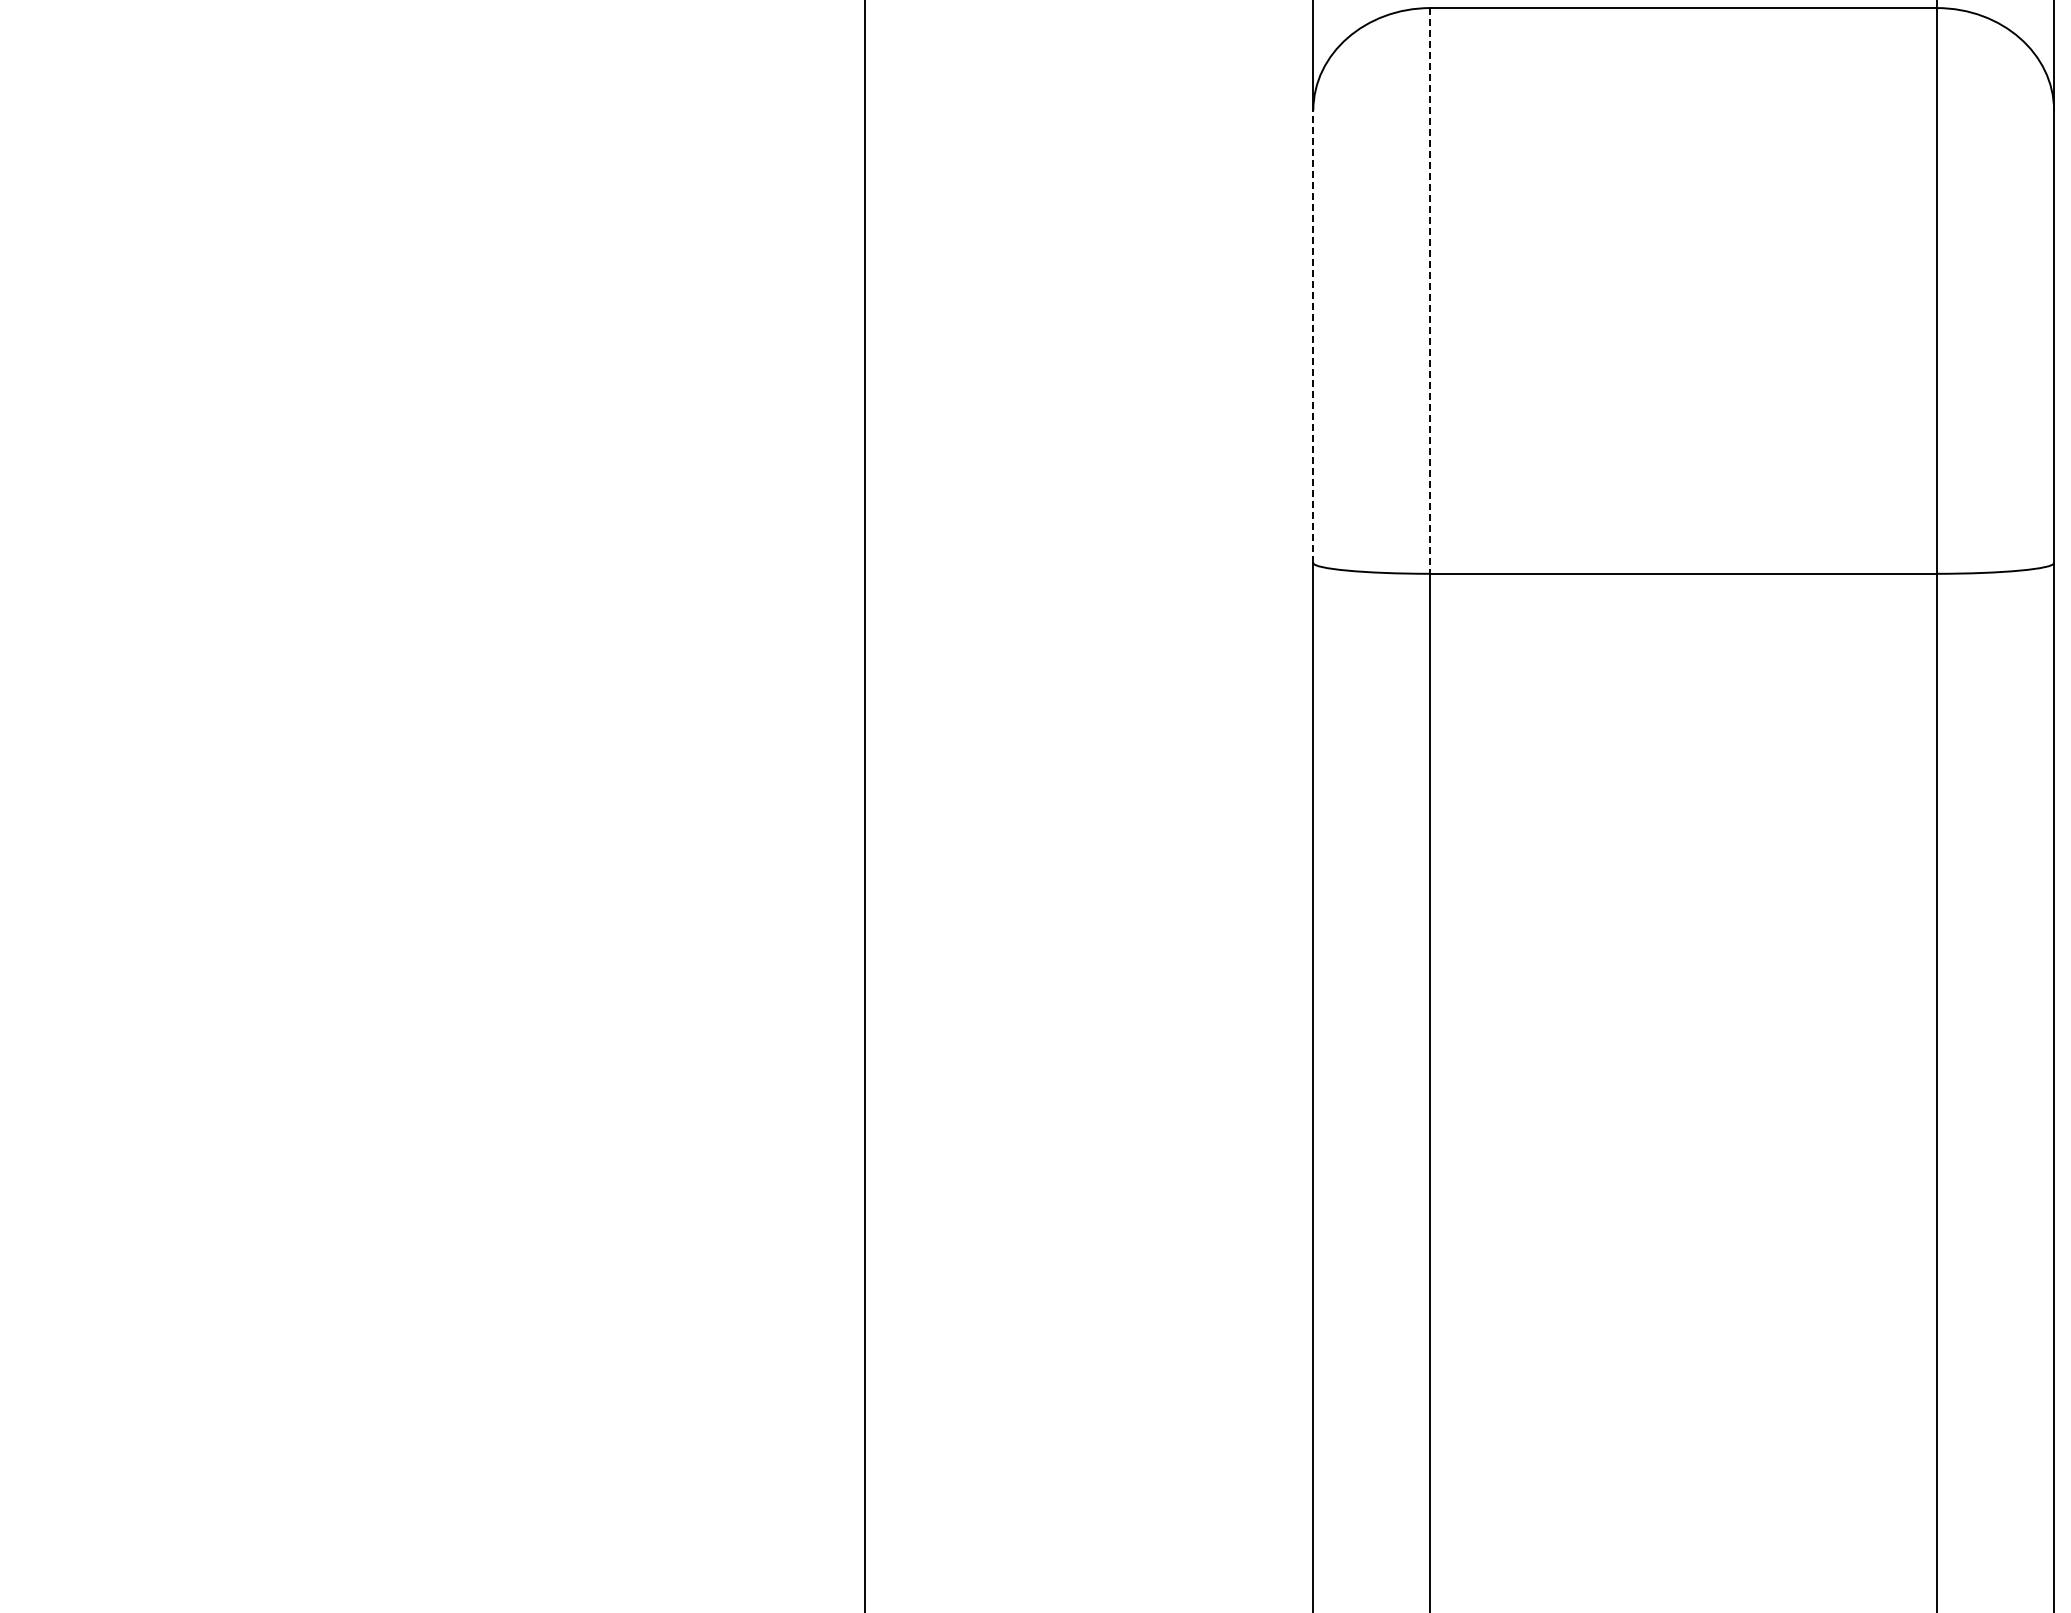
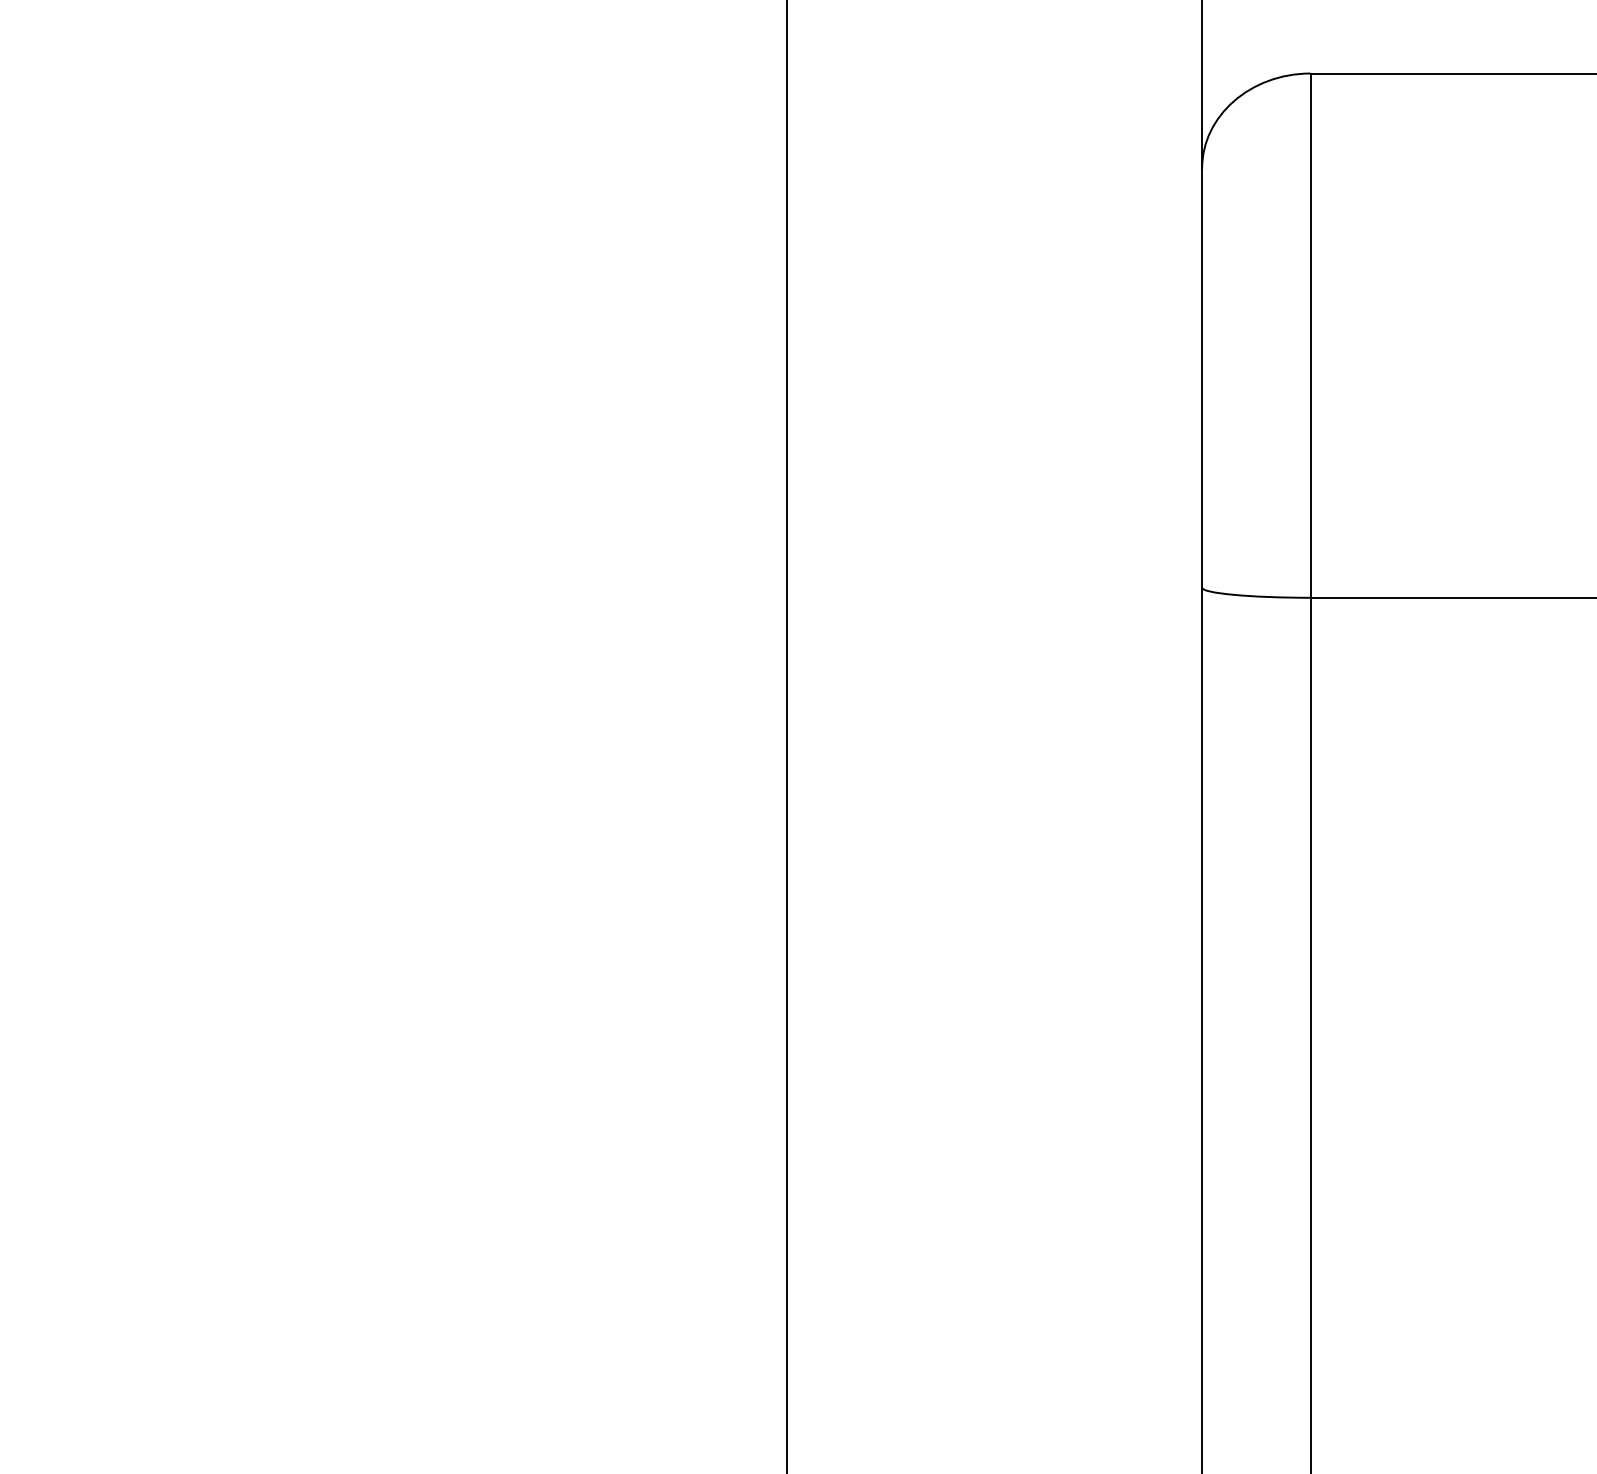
line: (1430, 291) -> (1310, 336), dashed -> solid
line: (1313, 336) -> (1202, 377), dashed -> solid

